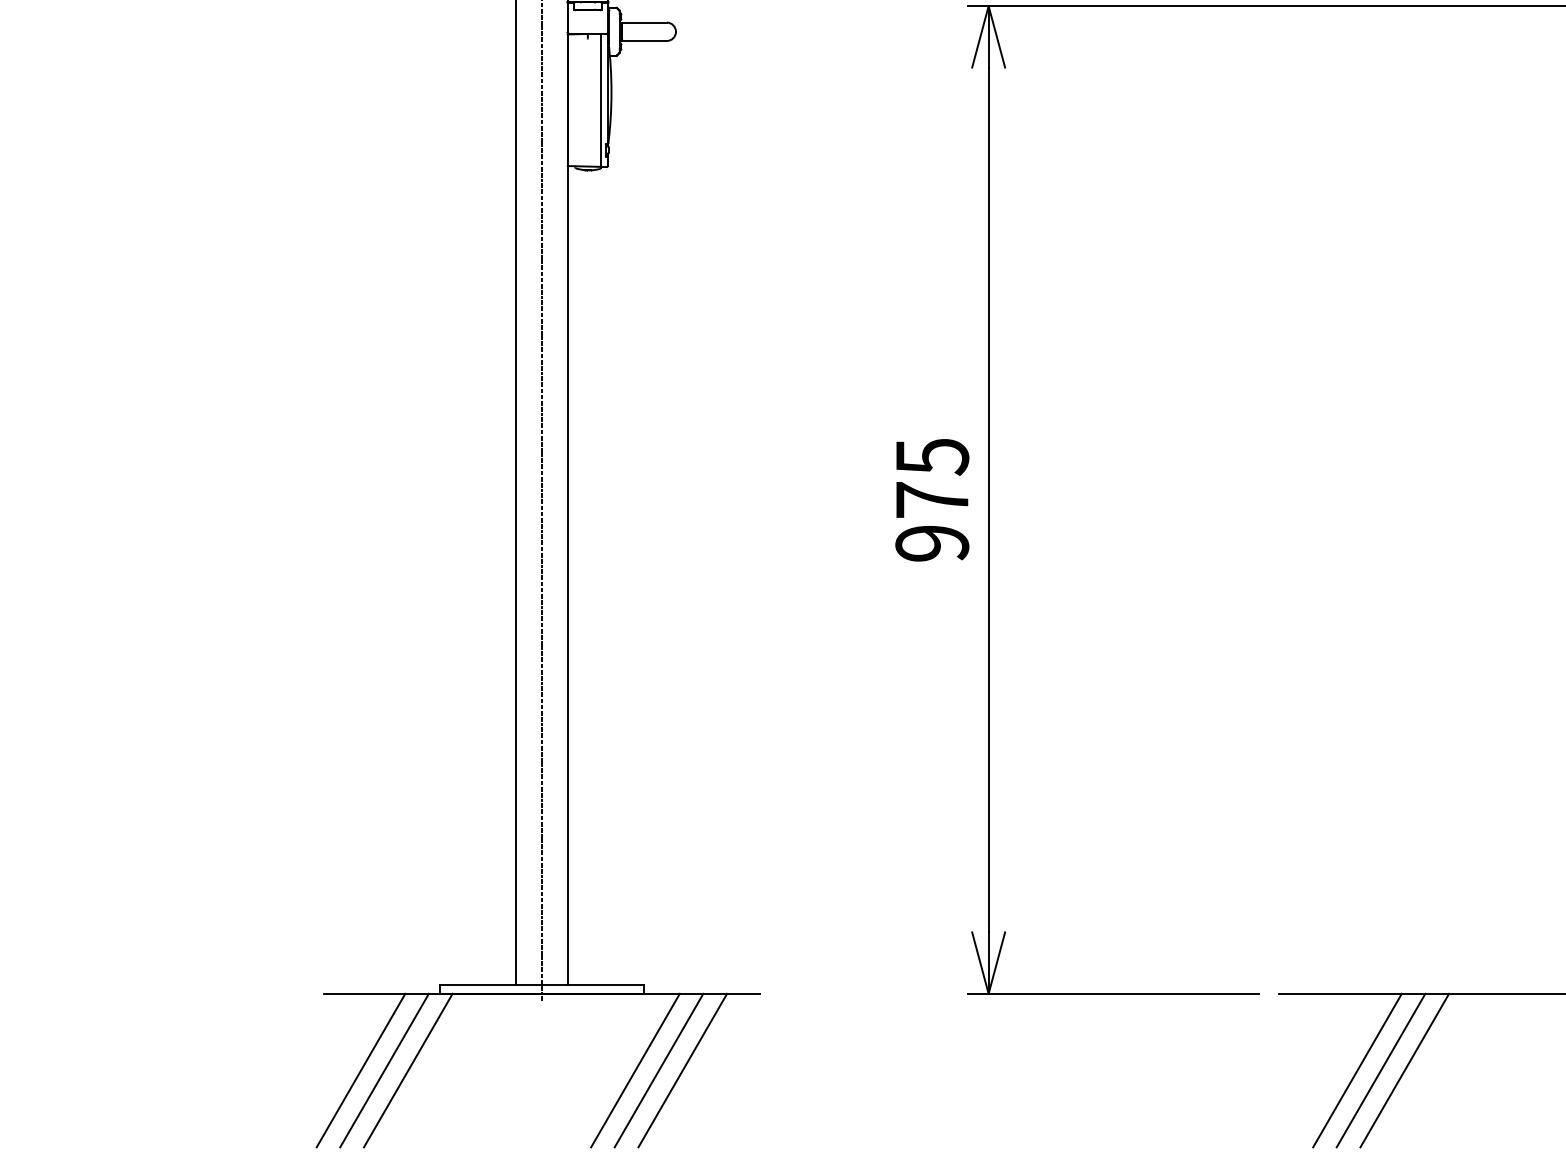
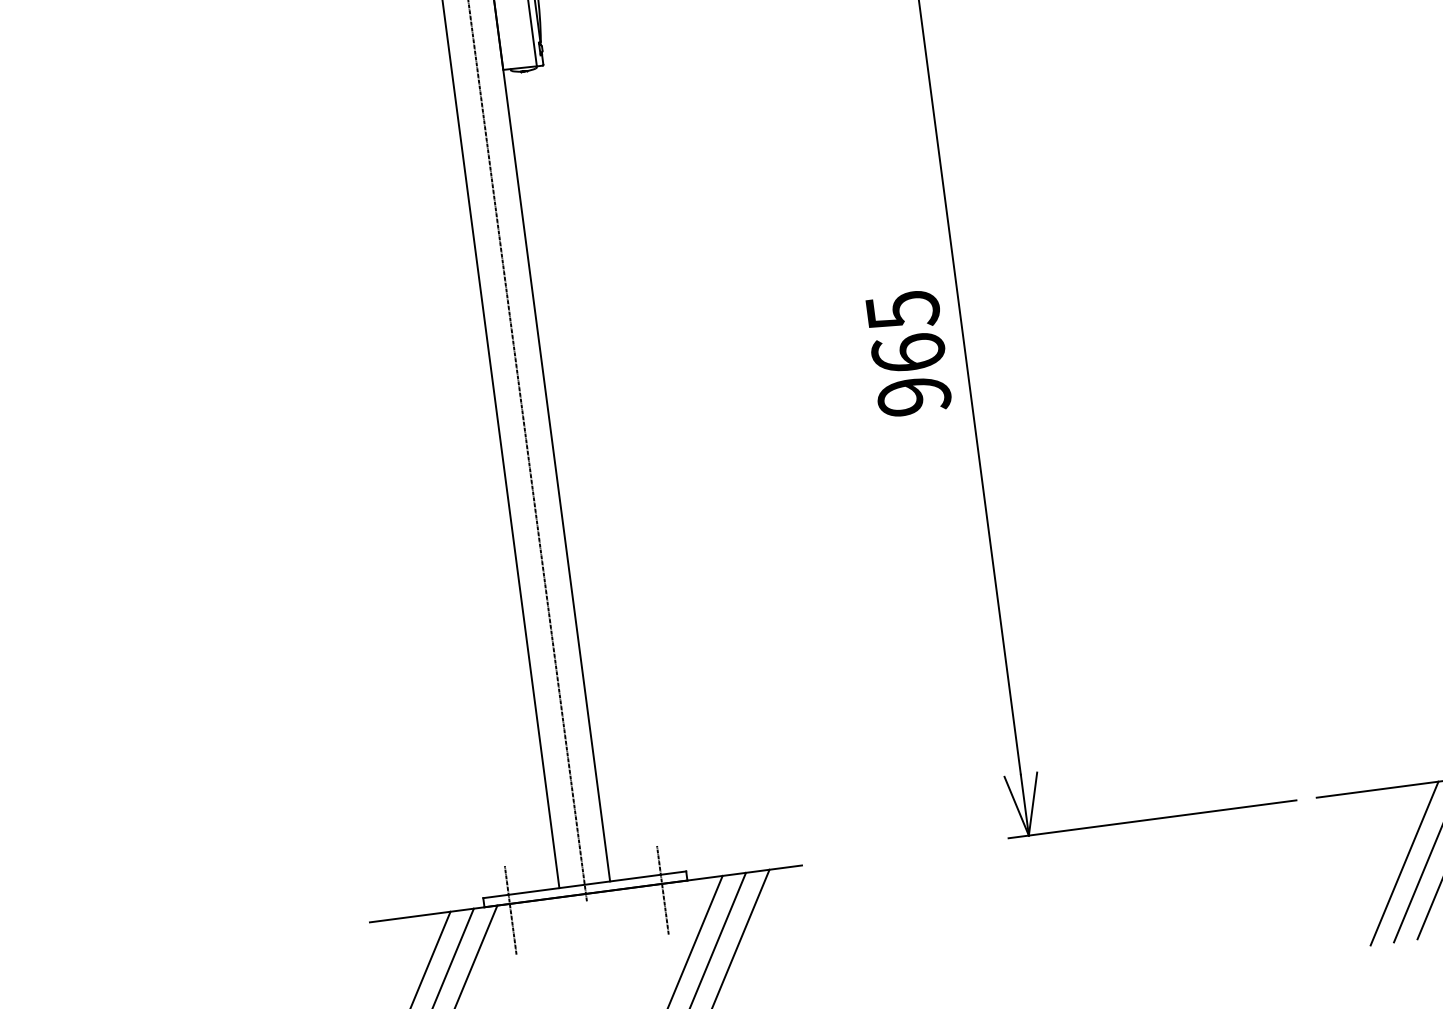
text: (932, 499) -> (908, 352), 975 -> 965
line: (465, 999) -> (510, 909), added
line: (618, 999) -> (662, 889), added

